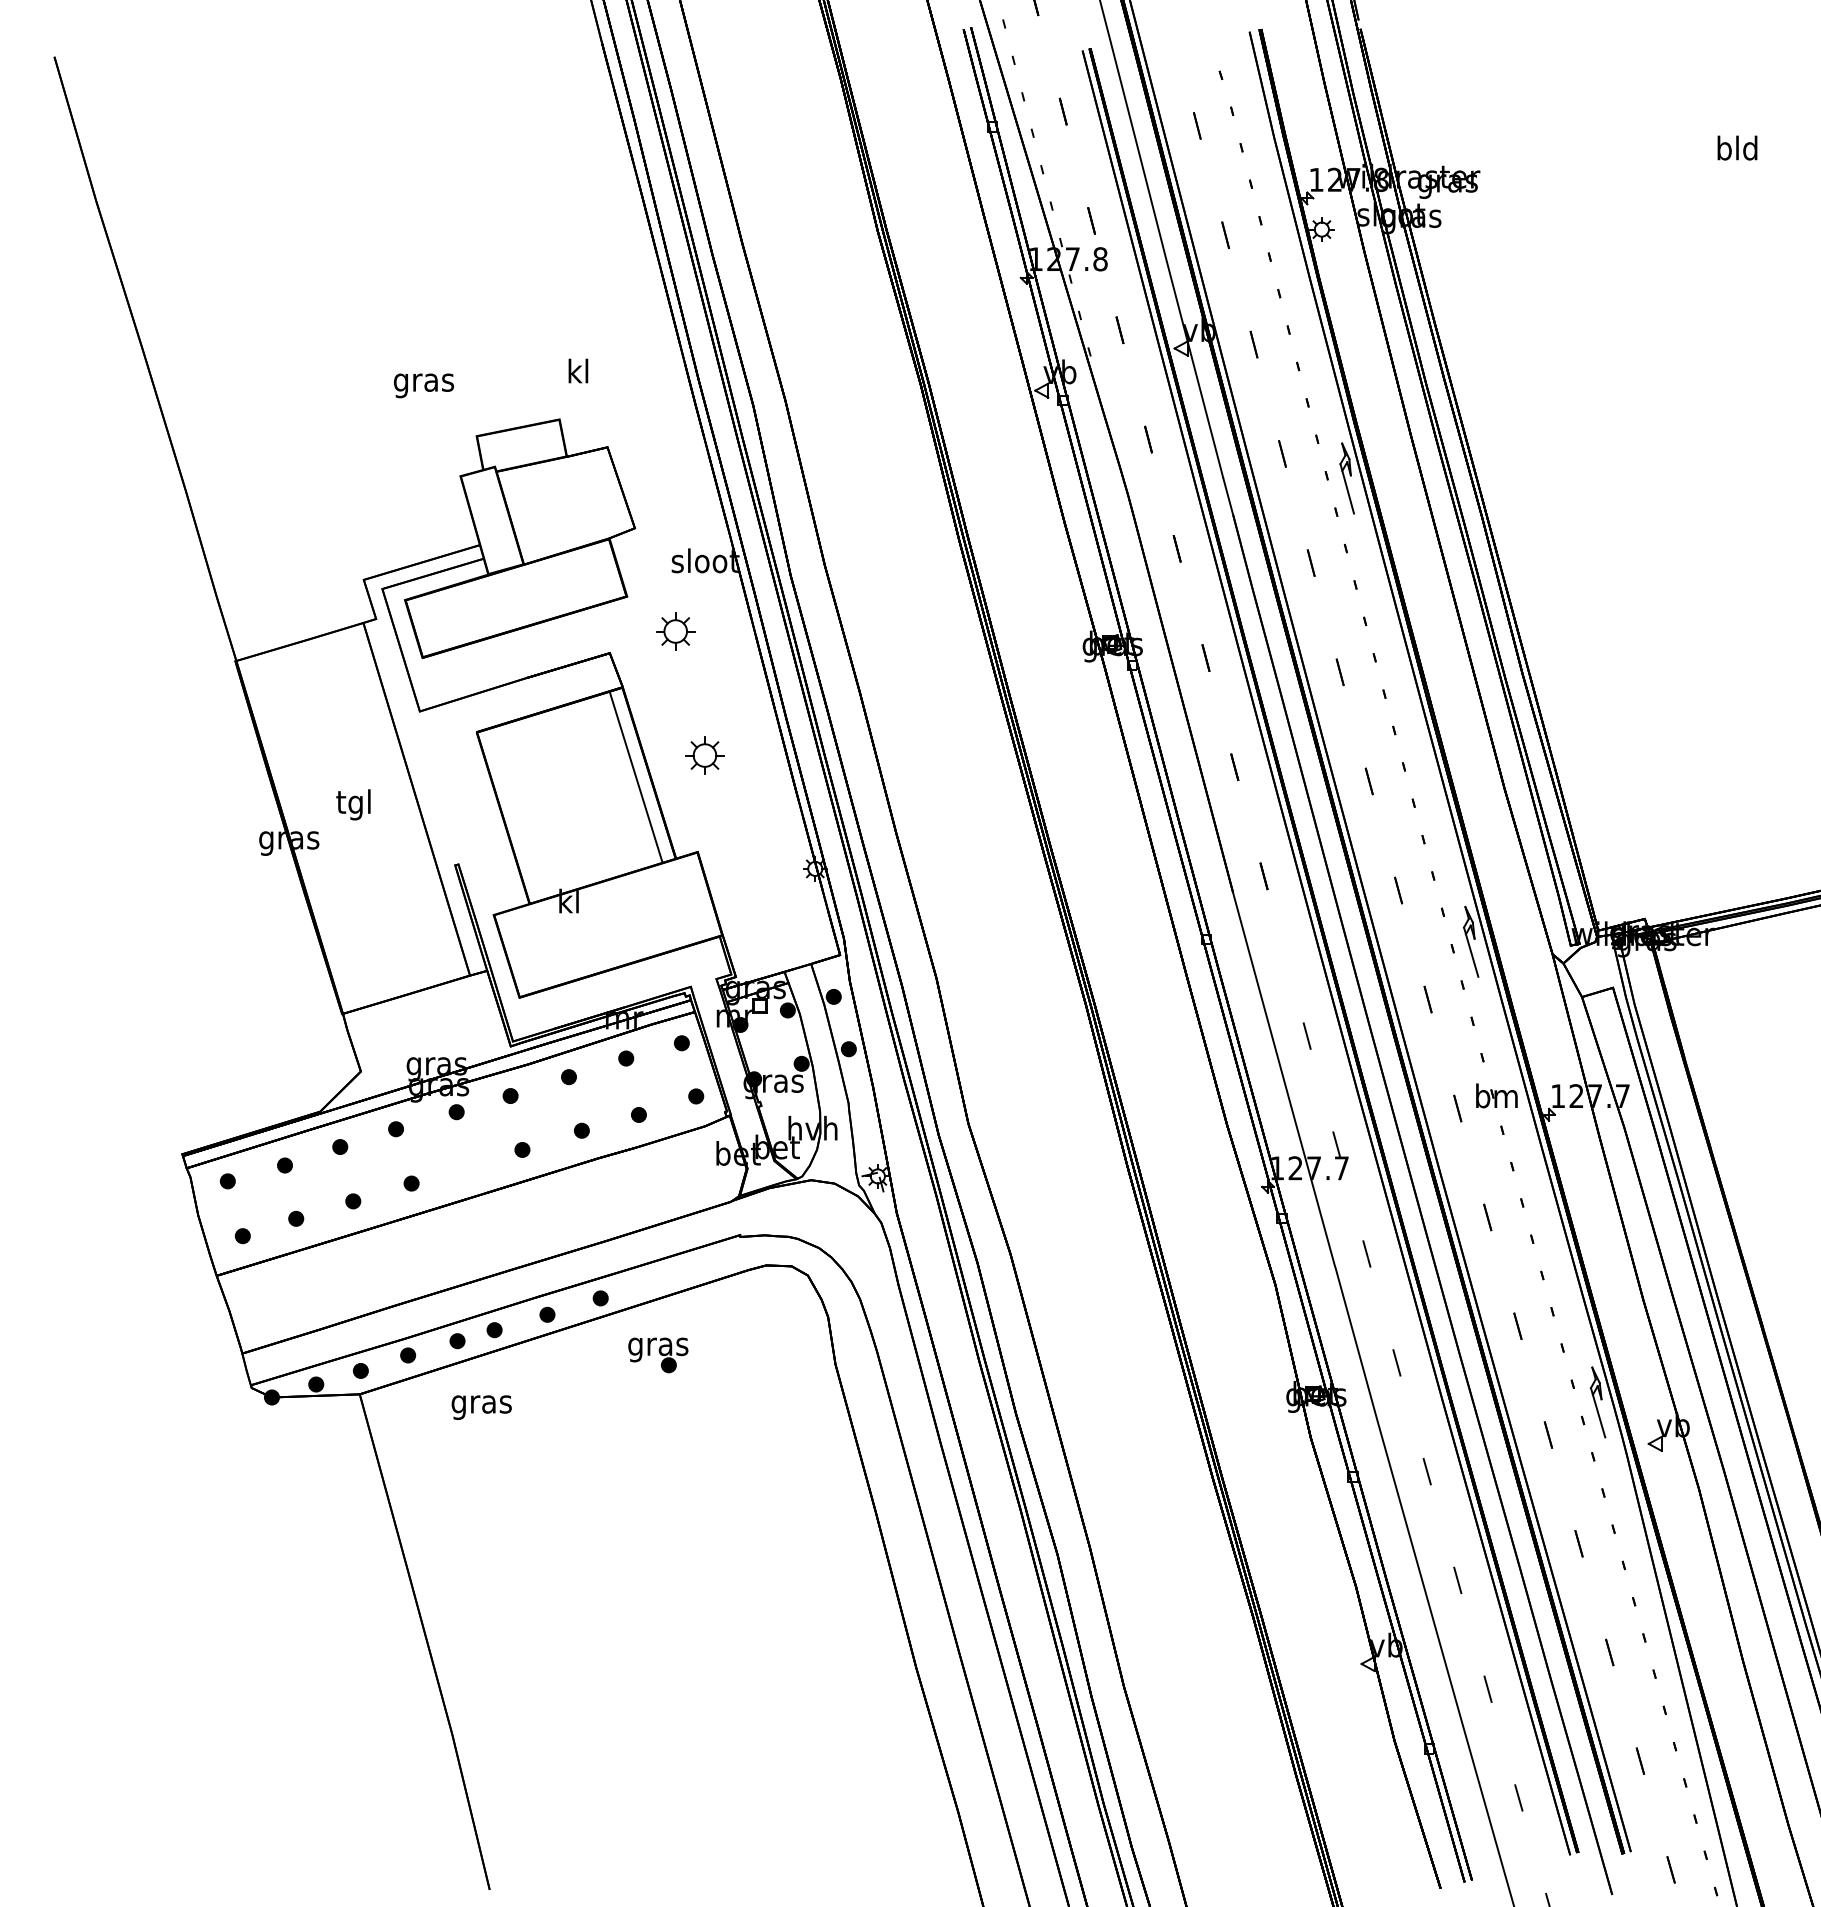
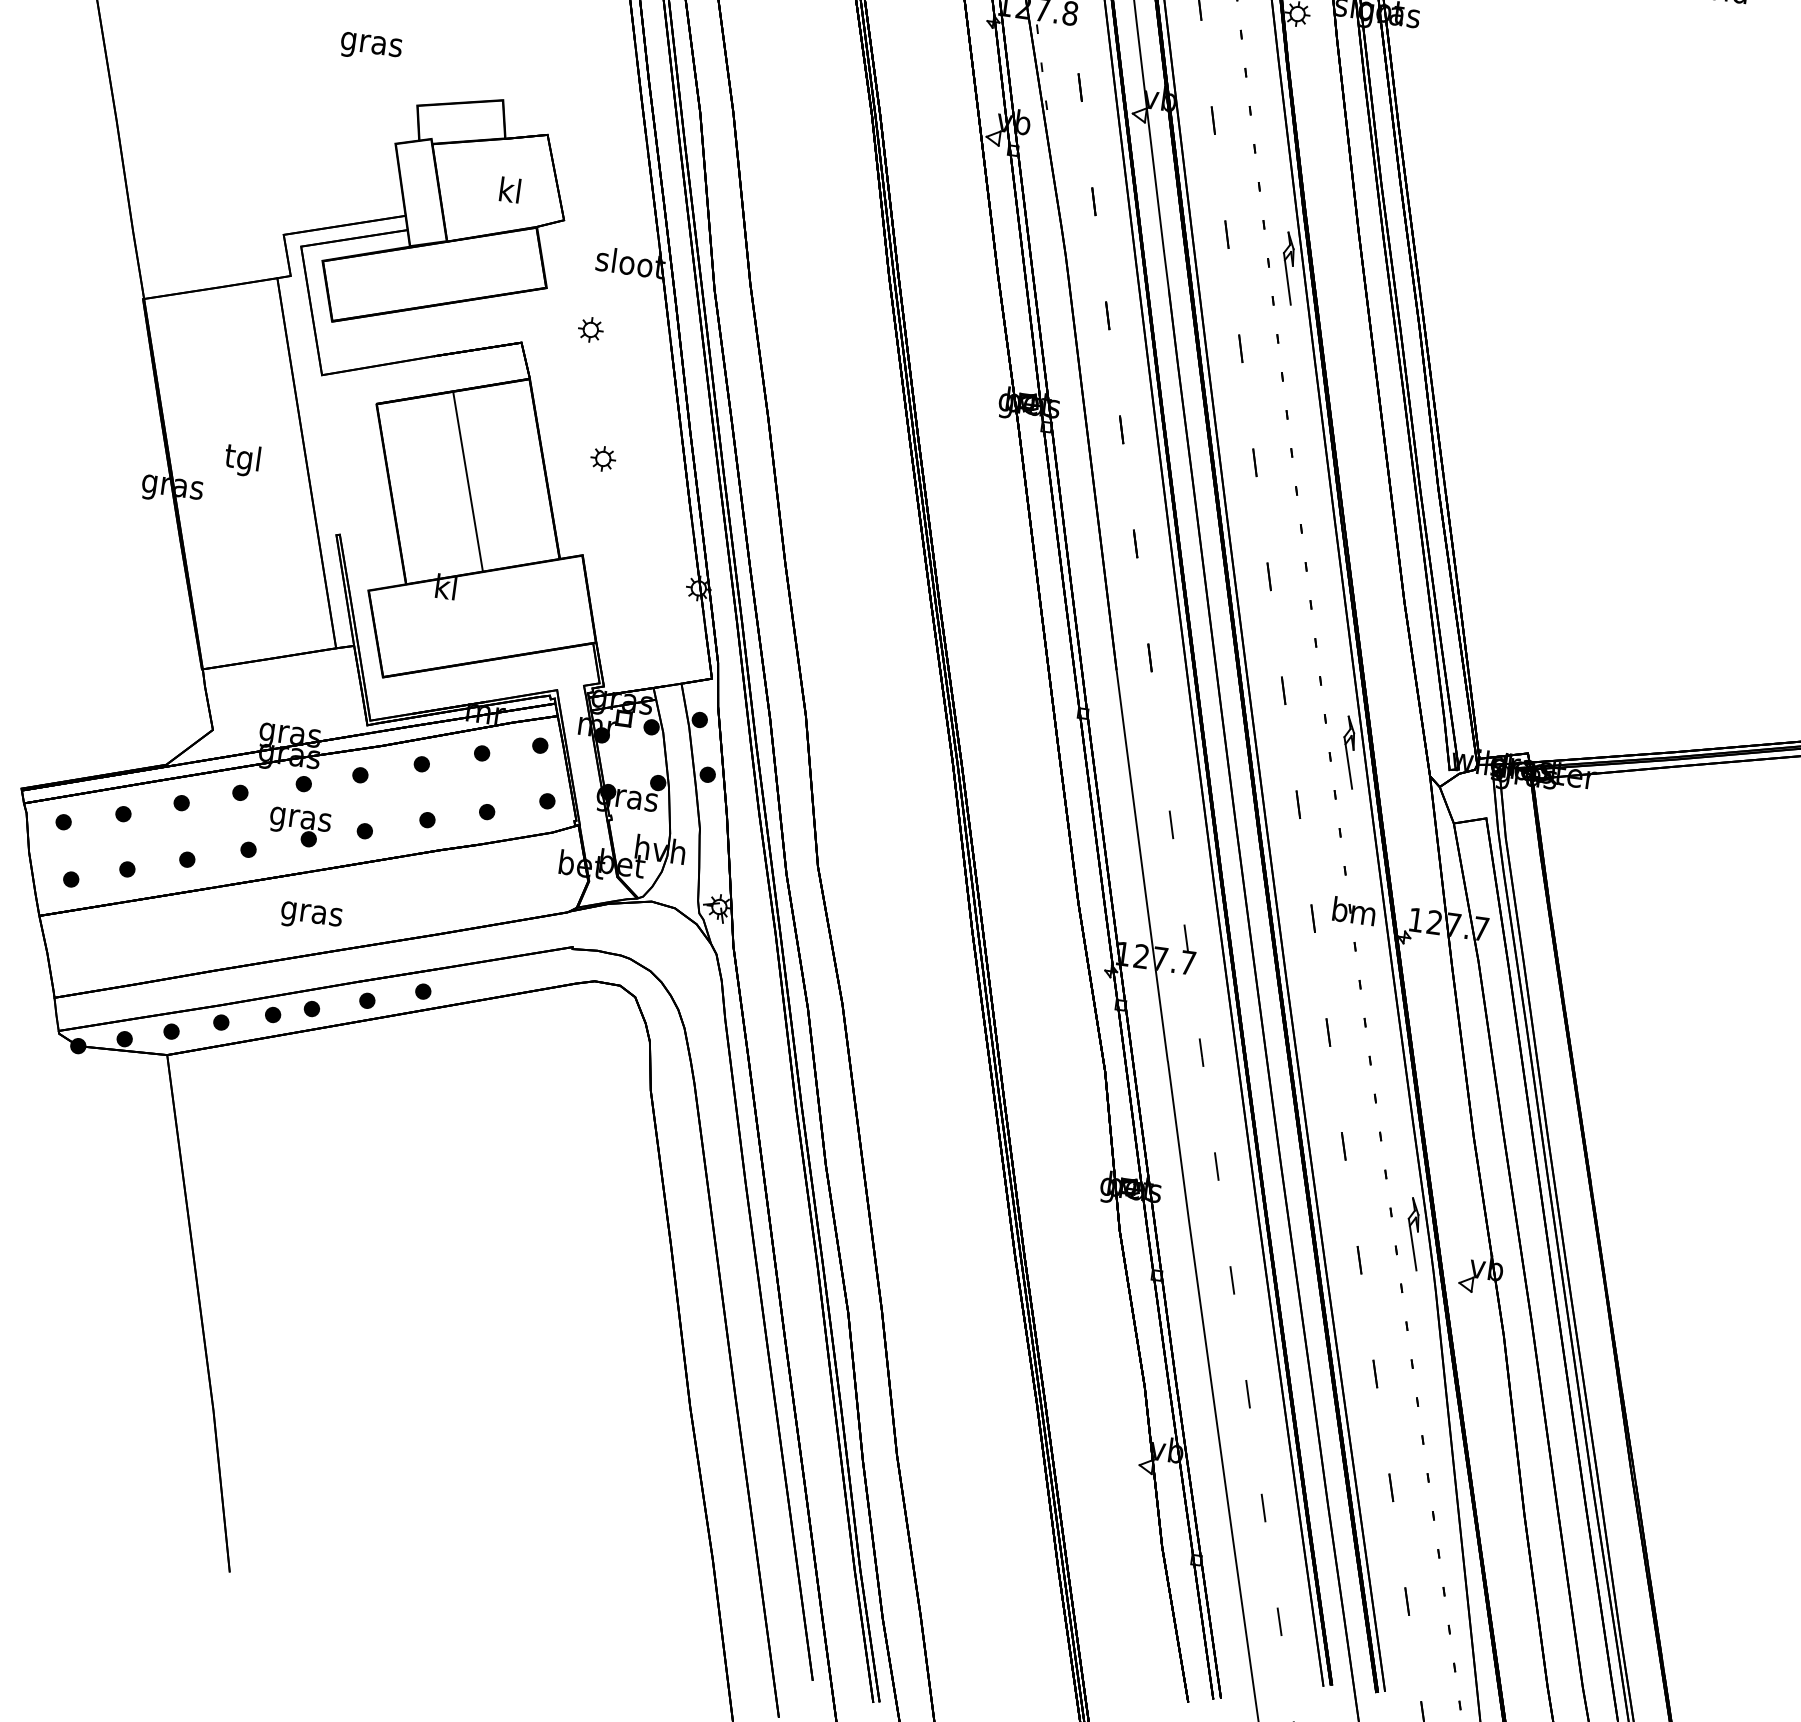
text: (578, 370) -> (510, 189), moved
part: (675, 631) -> (590, 329), size x0.62
part: (704, 755) -> (602, 458), size x0.62
line: (635, 777) -> (467, 481), moved
part: (658, 1355) -> (299, 828), moved
text: (481, 1407) -> (311, 916), moved

